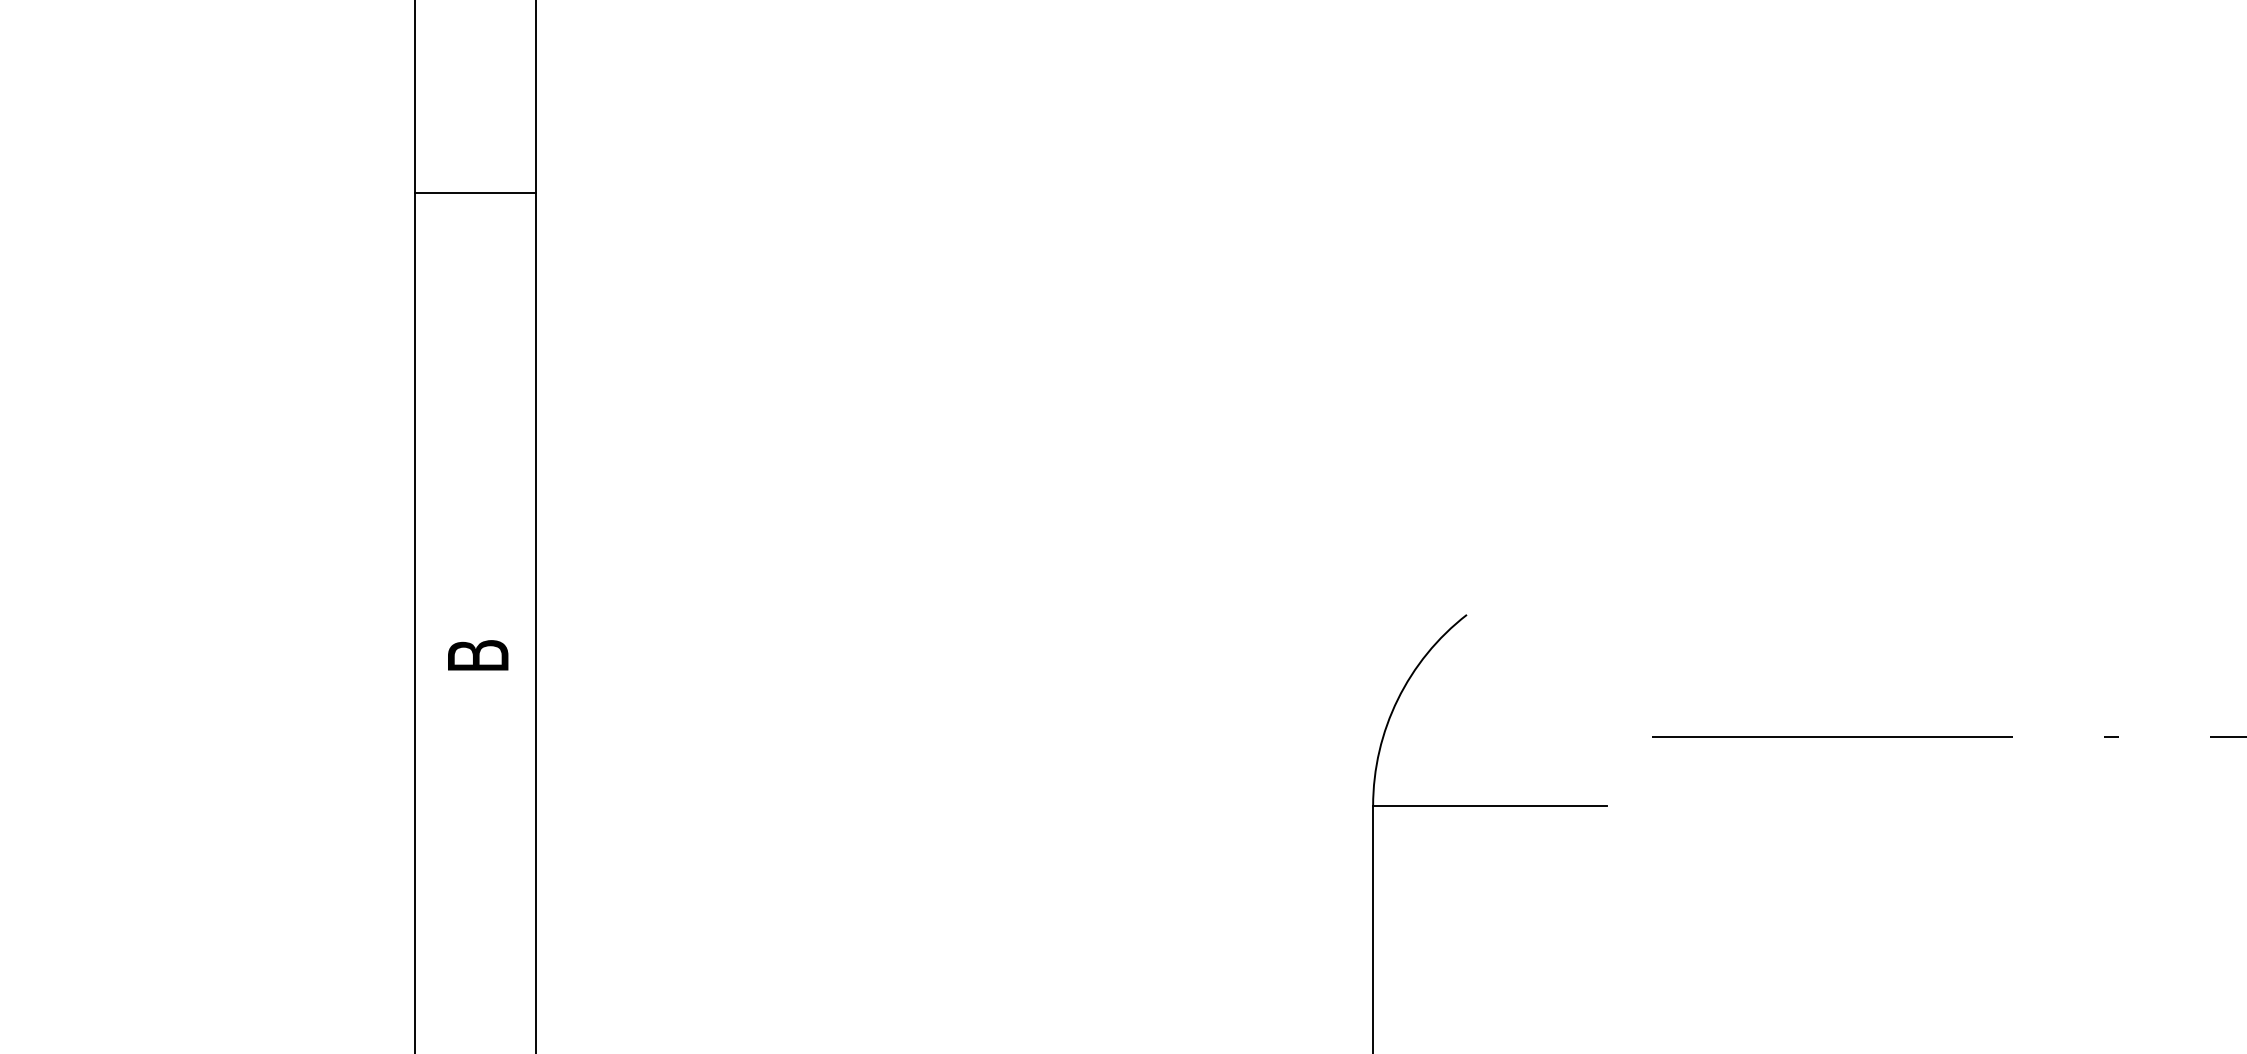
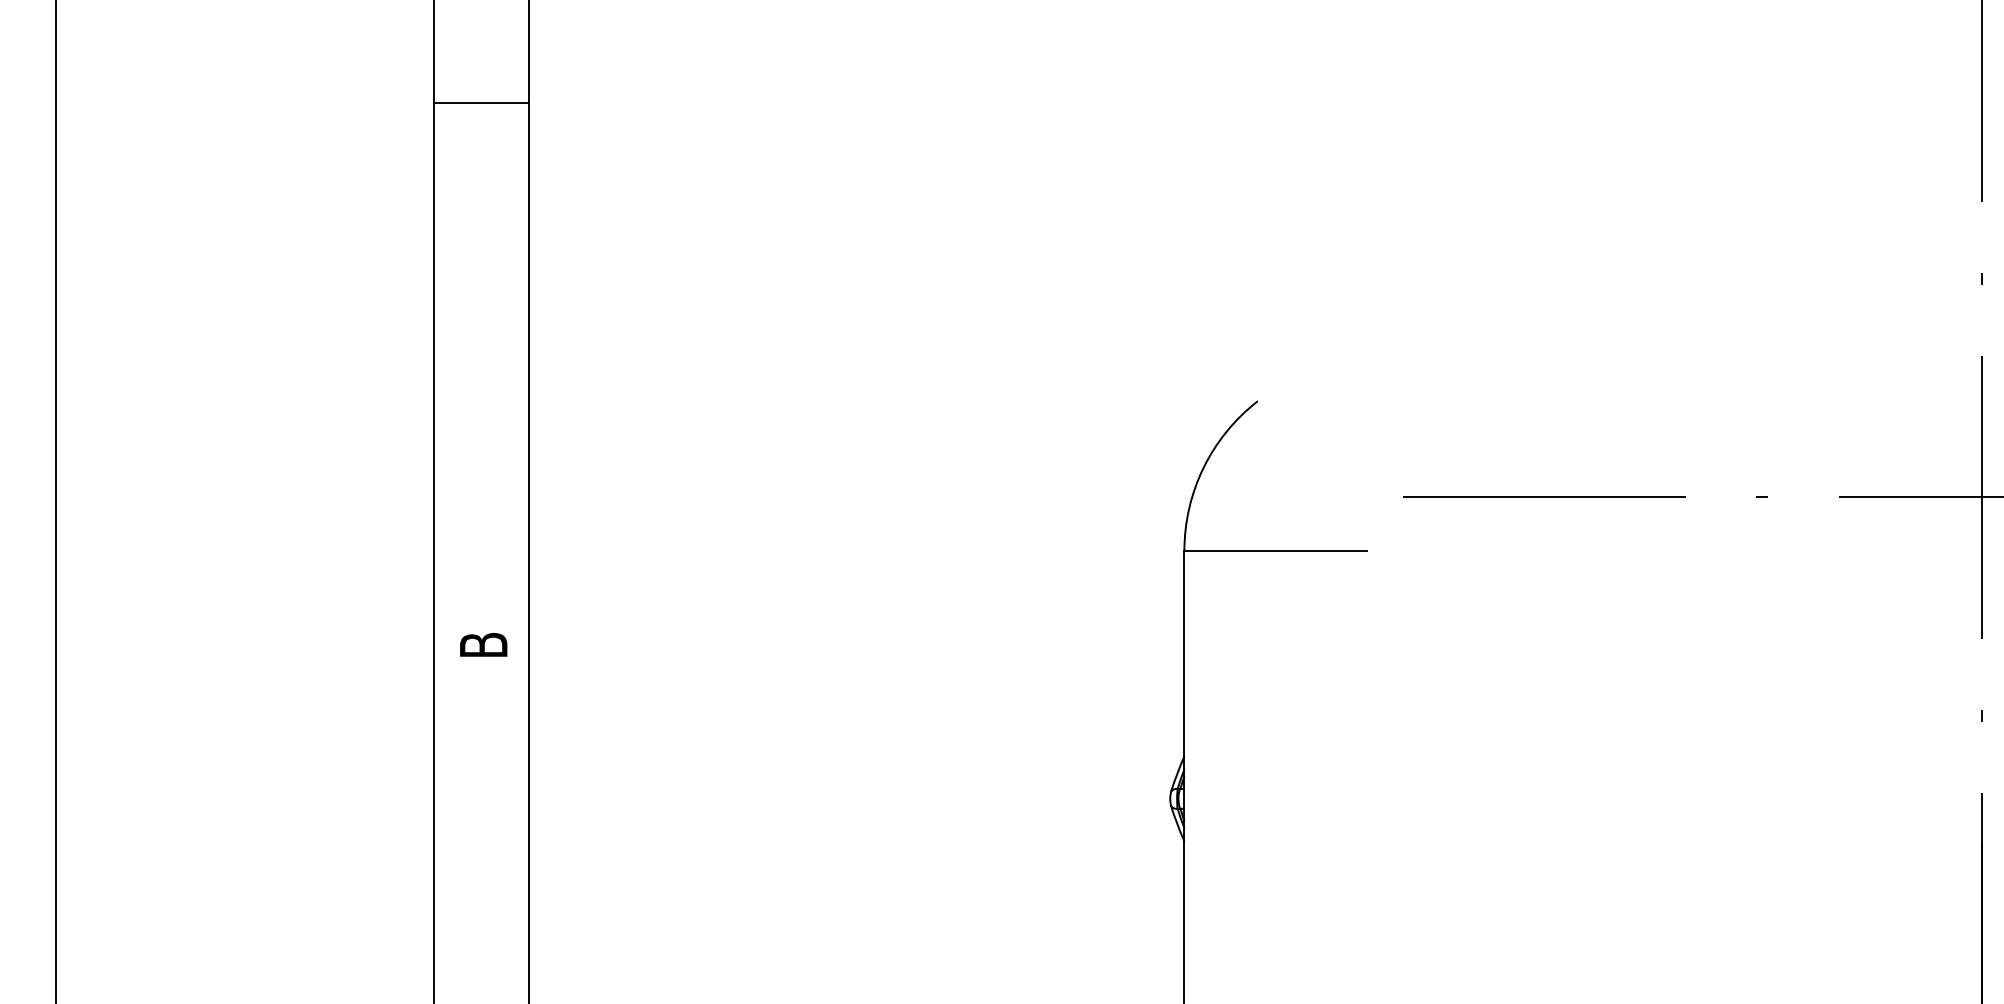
line: (475, 193) -> (481, 103), moved
text: (477, 654) -> (483, 644), moved

